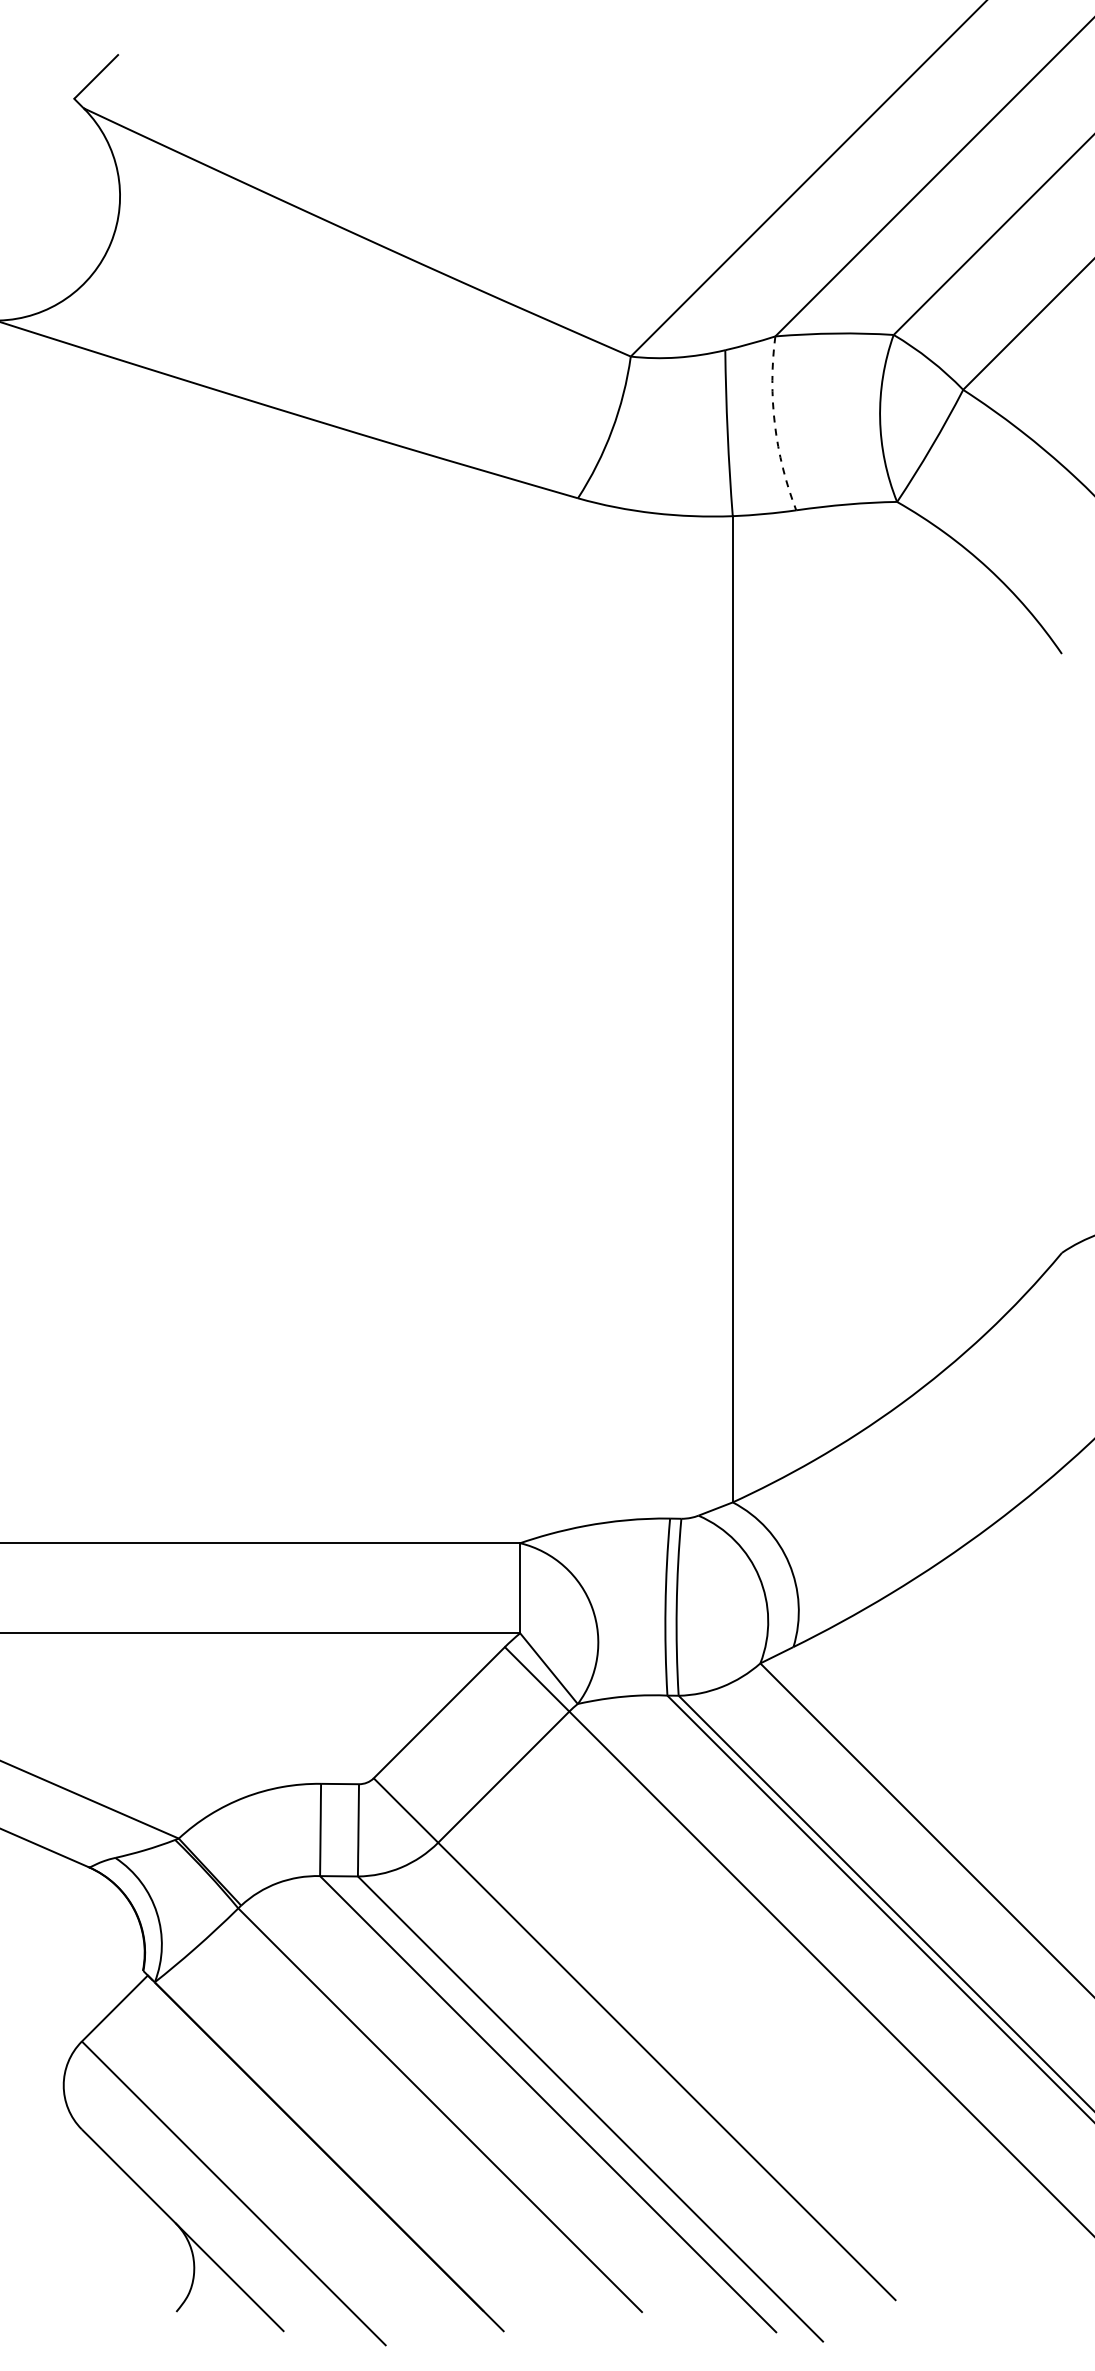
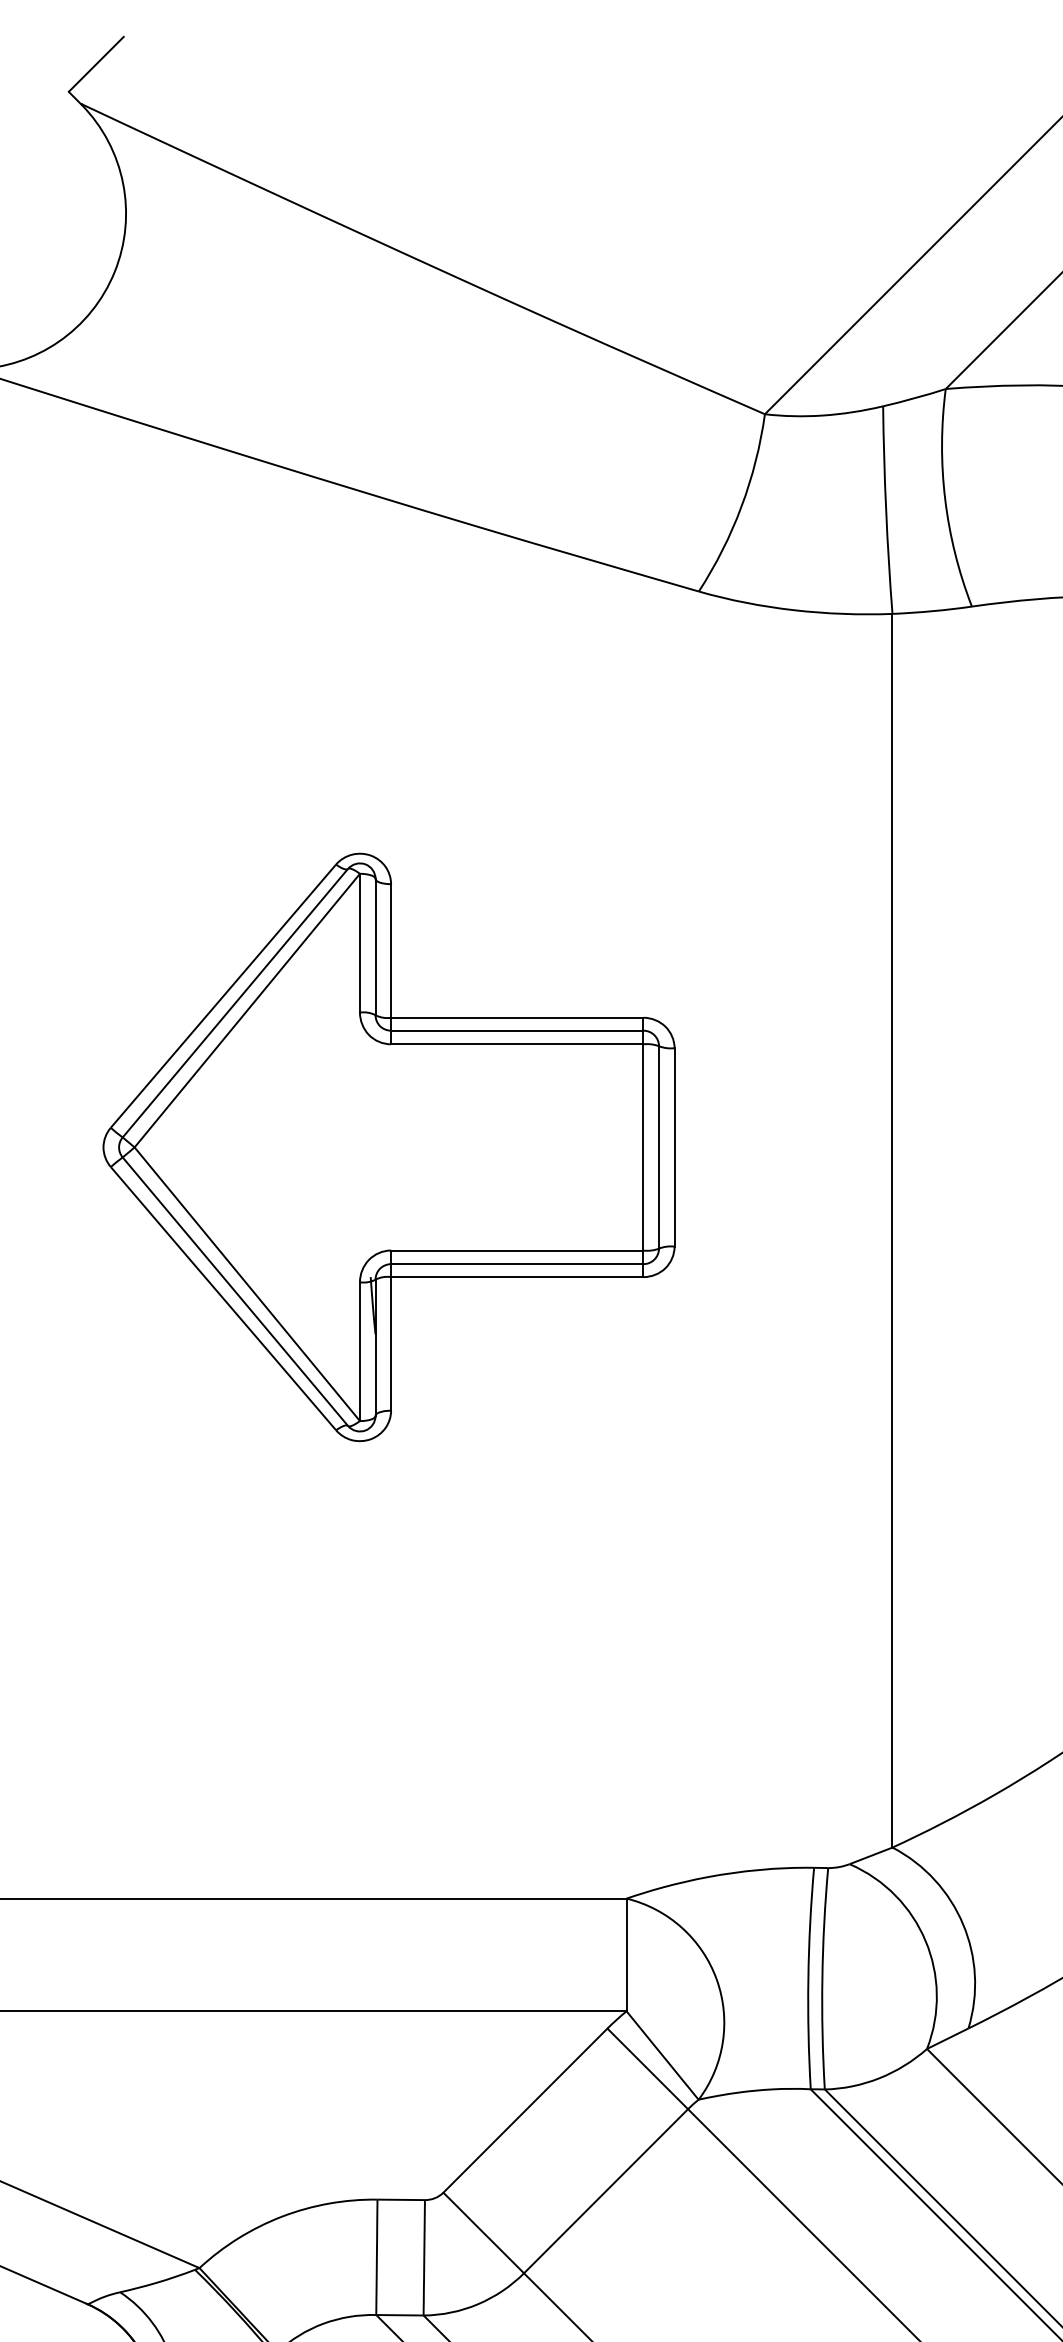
arc: (774, 424) -> (944, 499), dashed -> solid
part: (330, 942) -> (389, 1147), added

